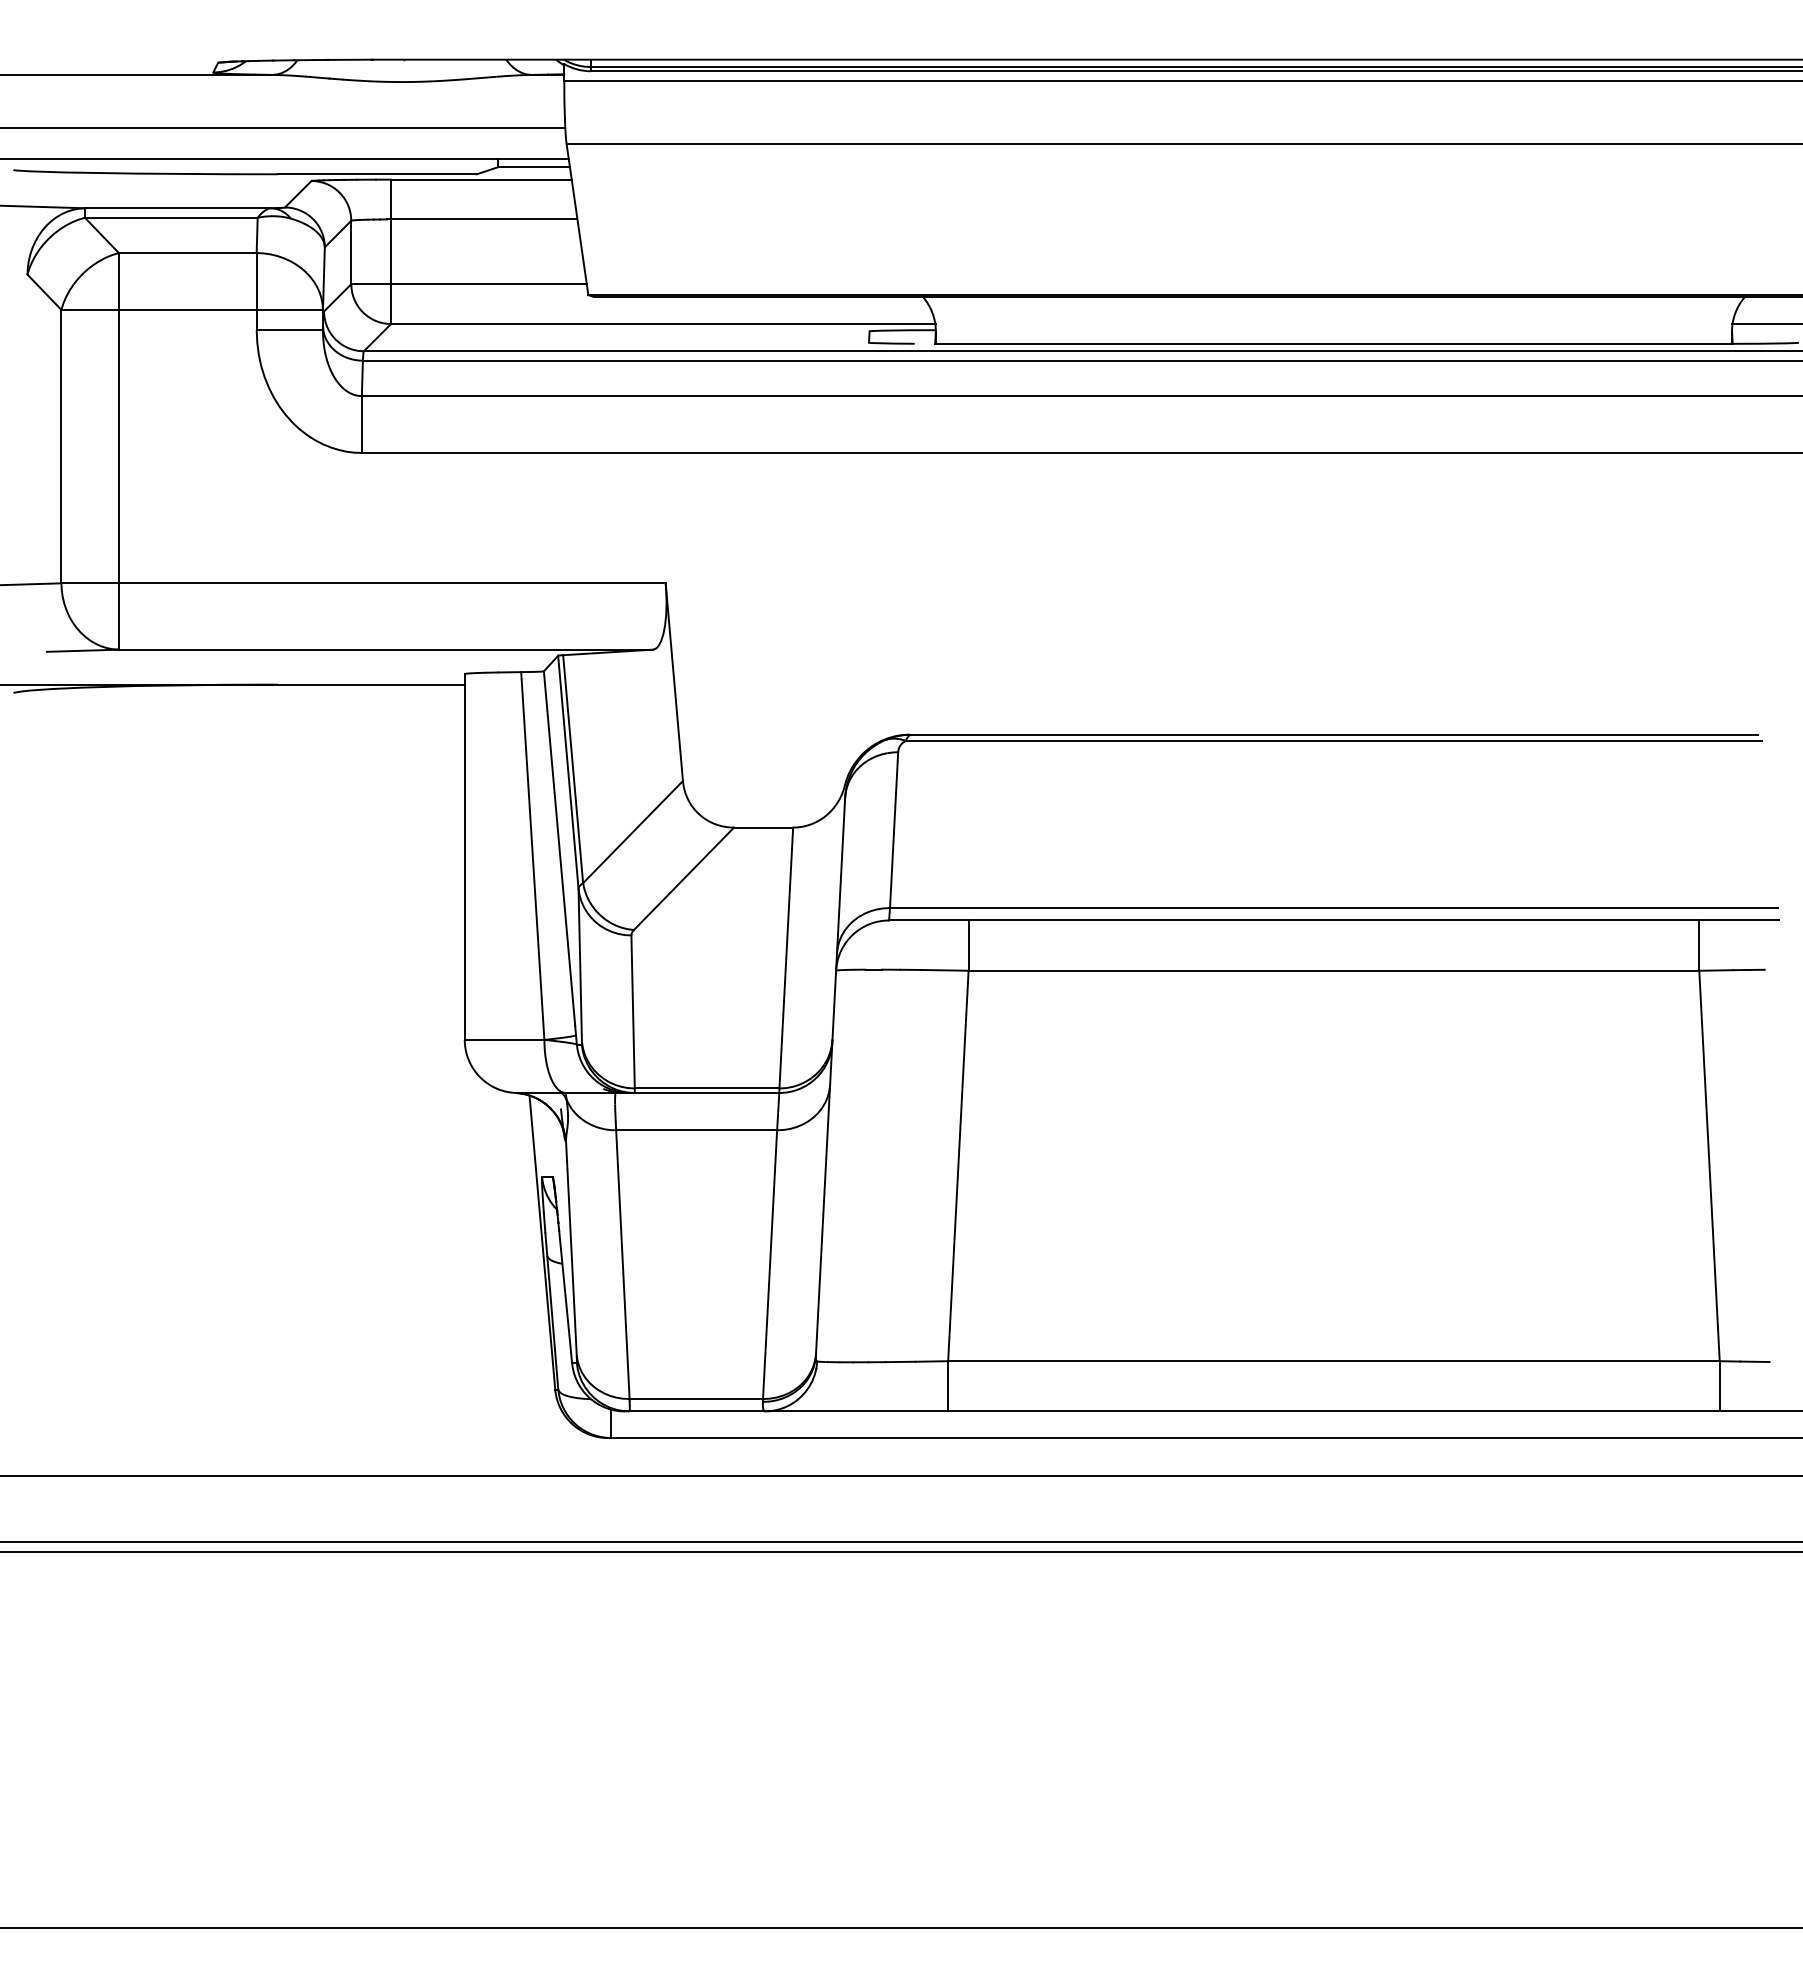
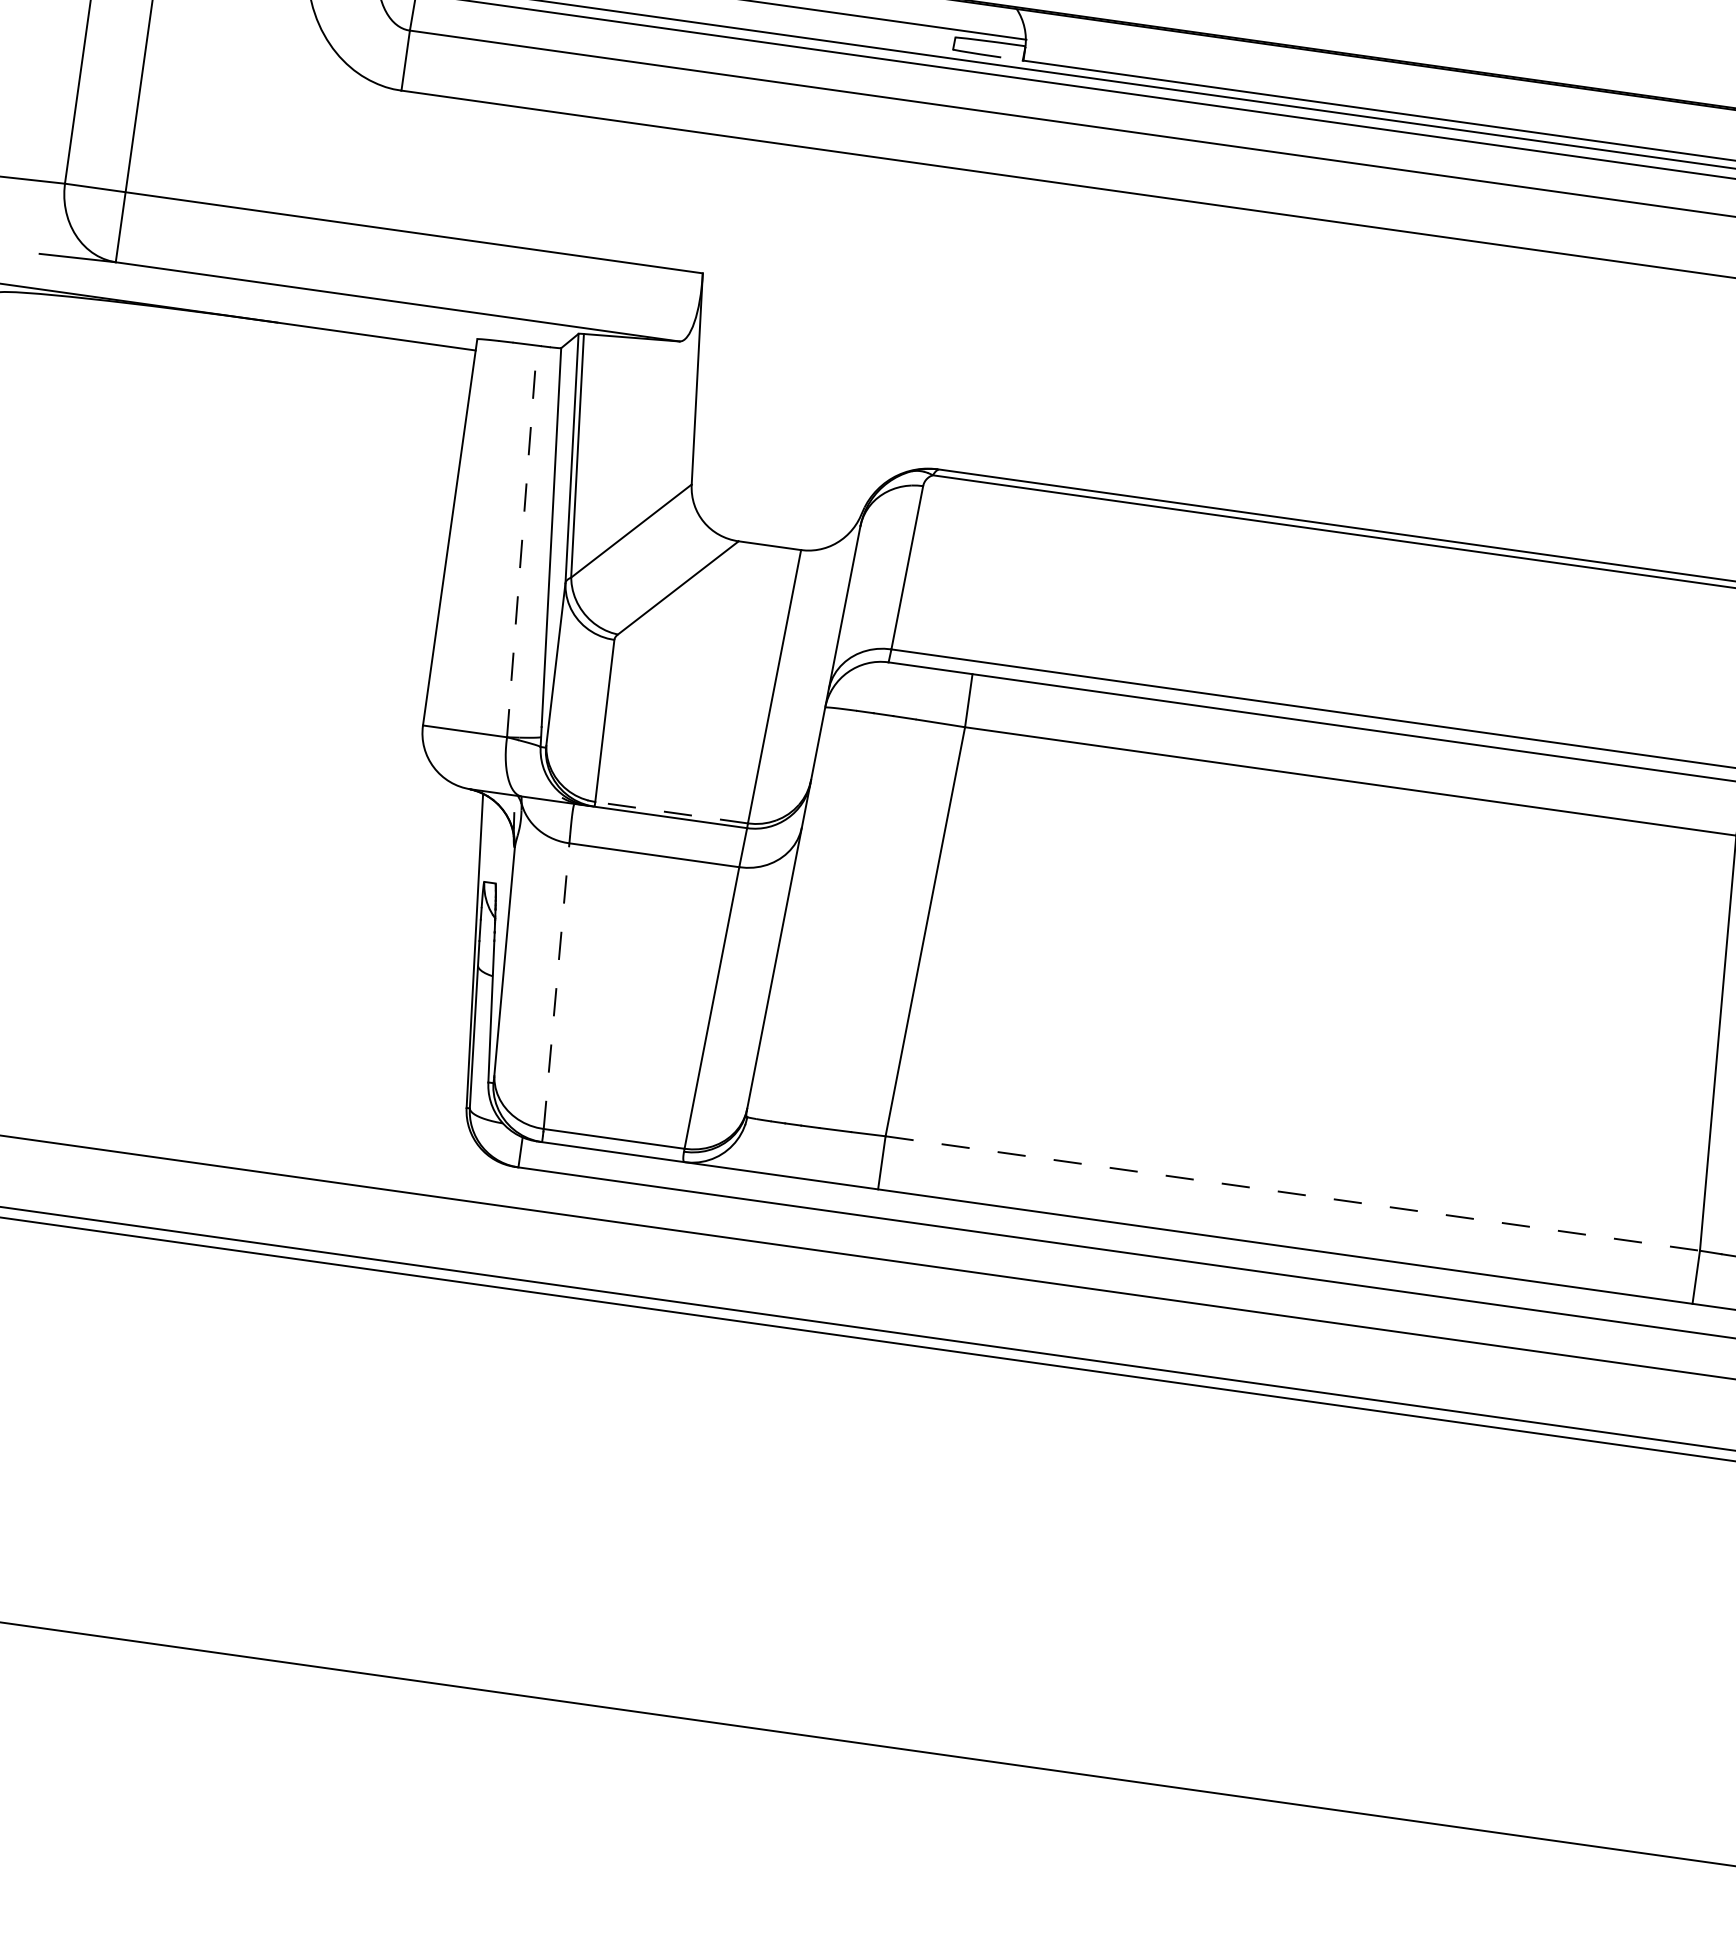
line: (532, 855) -> (521, 540), solid -> dashed
line: (706, 1088) -> (670, 812), solid -> dashed
line: (622, 1260) -> (556, 981), solid -> dashed
line: (1333, 1361) -> (1292, 1193), solid -> dashed

